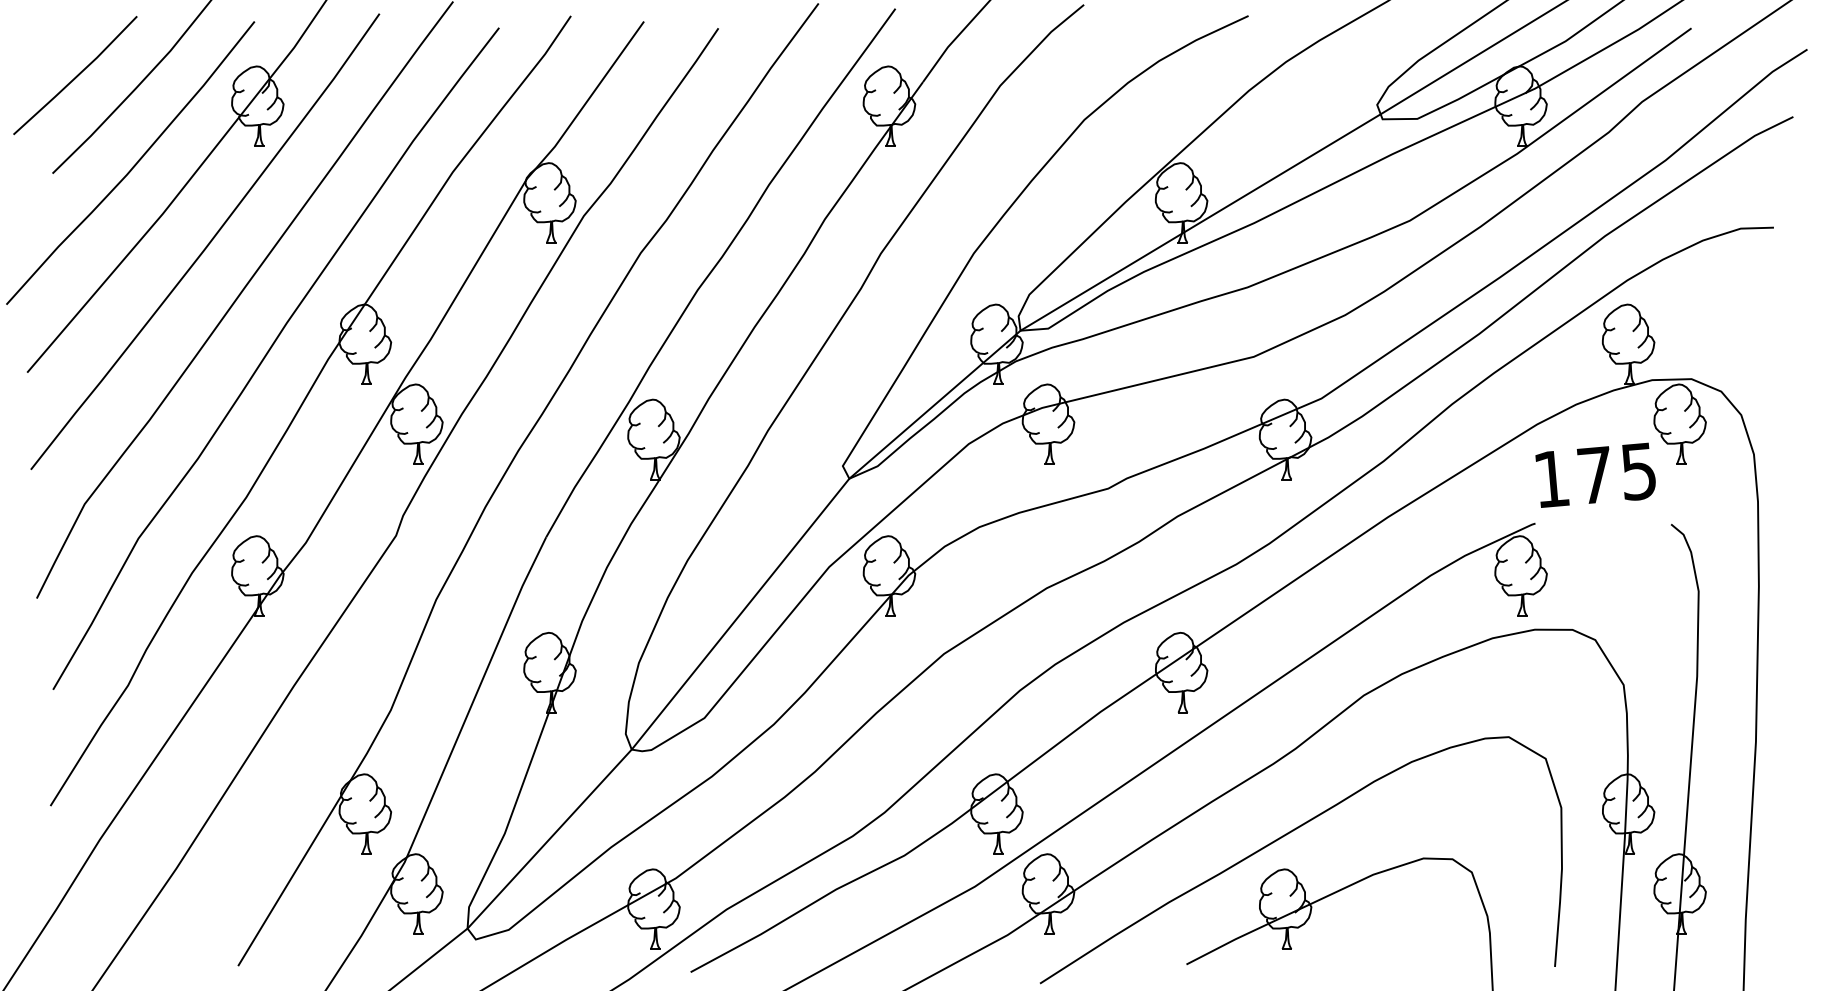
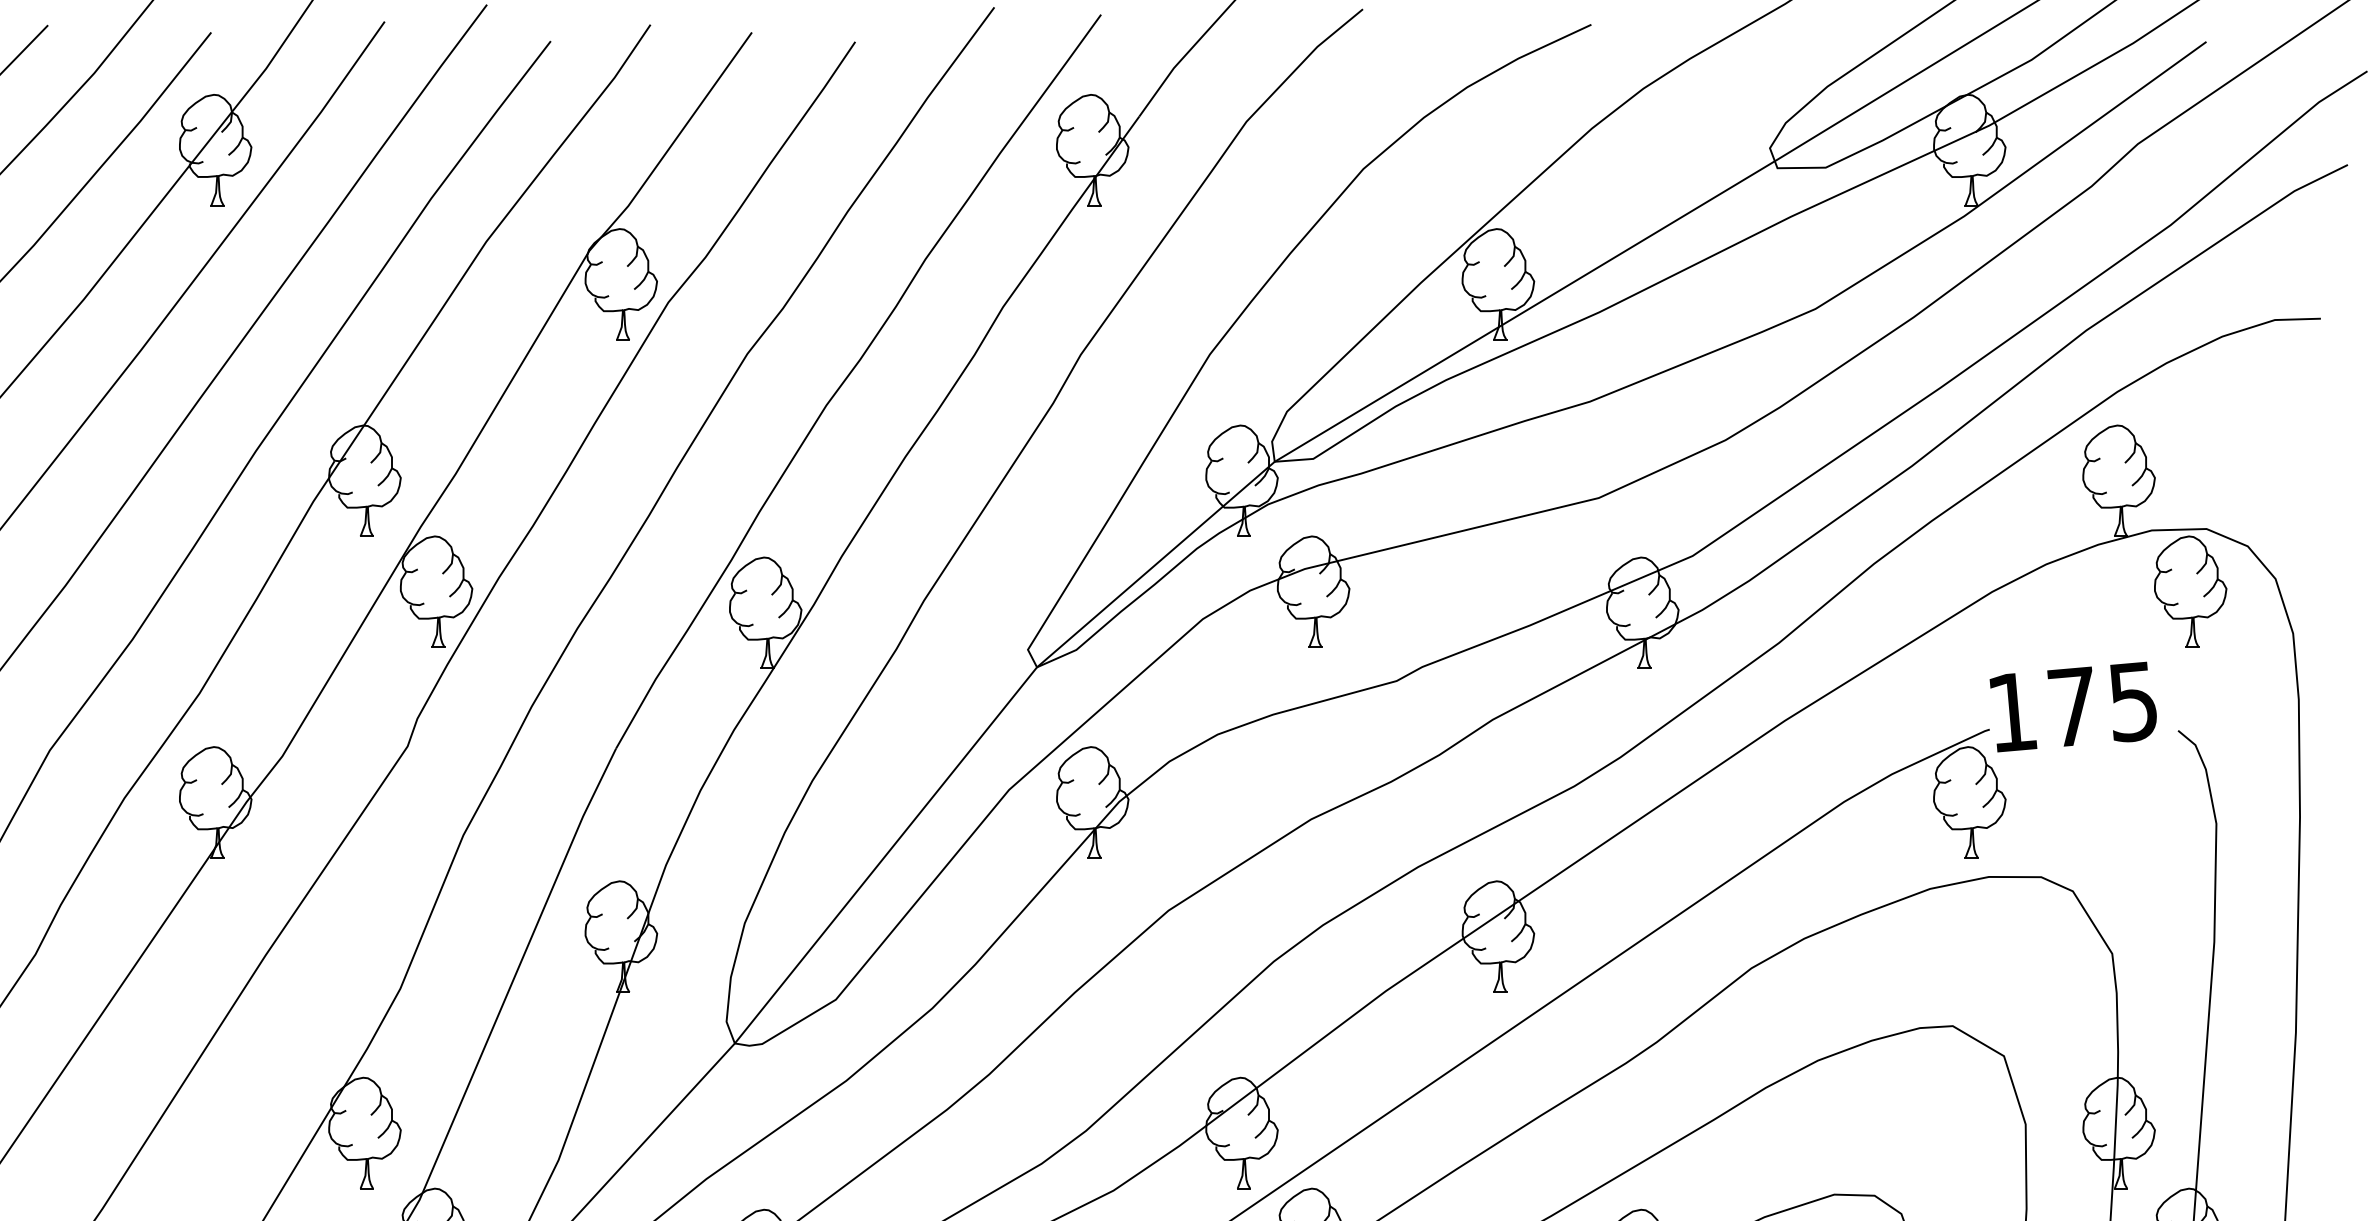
text: (1595, 474) -> (2073, 705), moved

